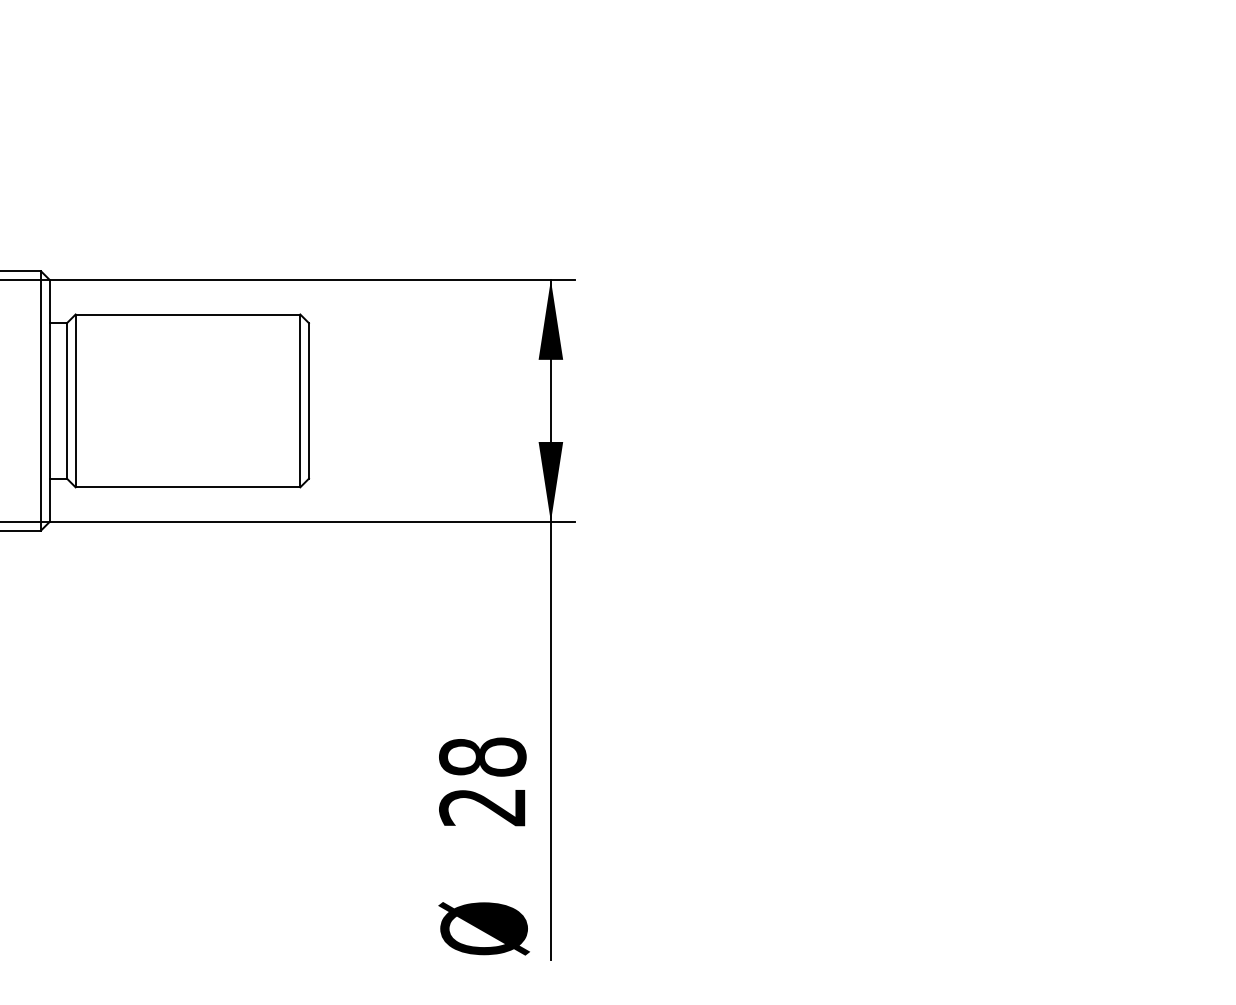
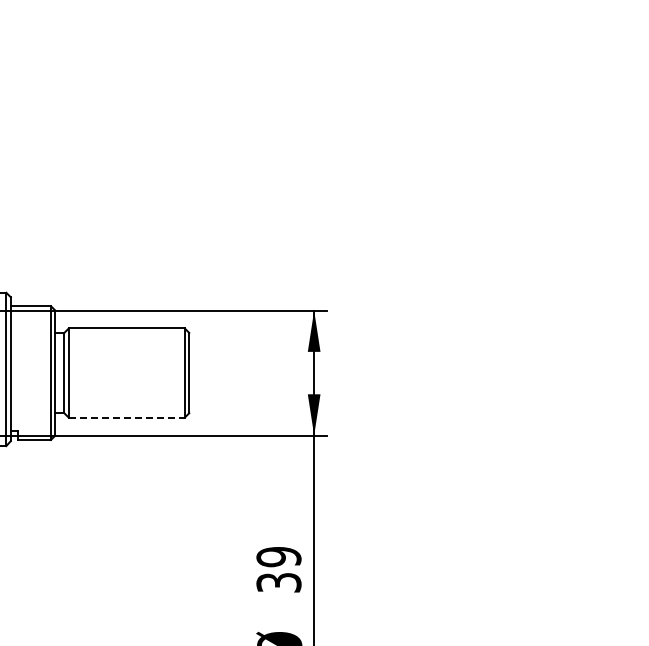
line: (187, 486) -> (126, 417), solid -> dashed
text: (481, 781) -> (278, 569), 28 -> 39

